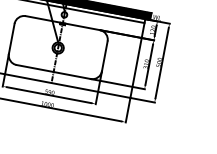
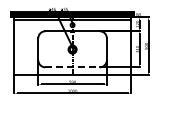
line: (54, 72) -> (73, 67), solid -> dashed

